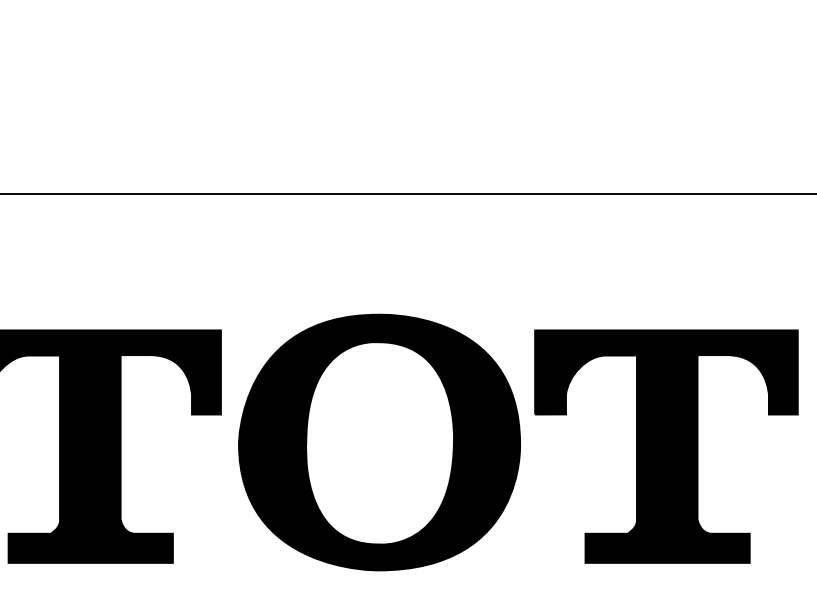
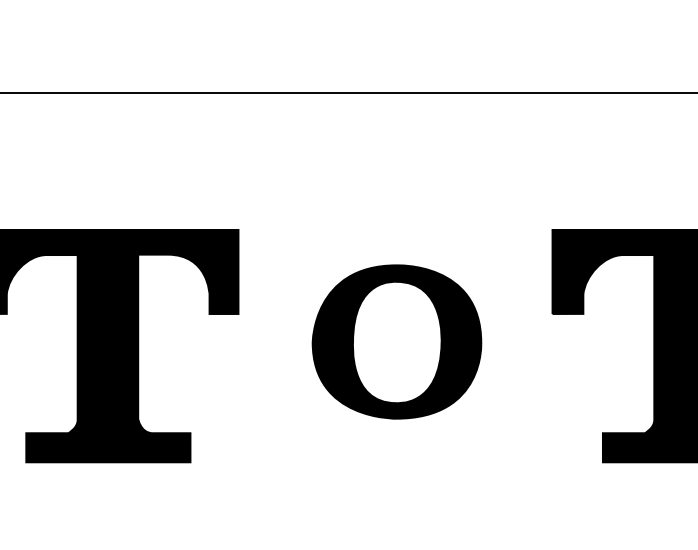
part: (379, 442) -> (396, 341), size x0.6

